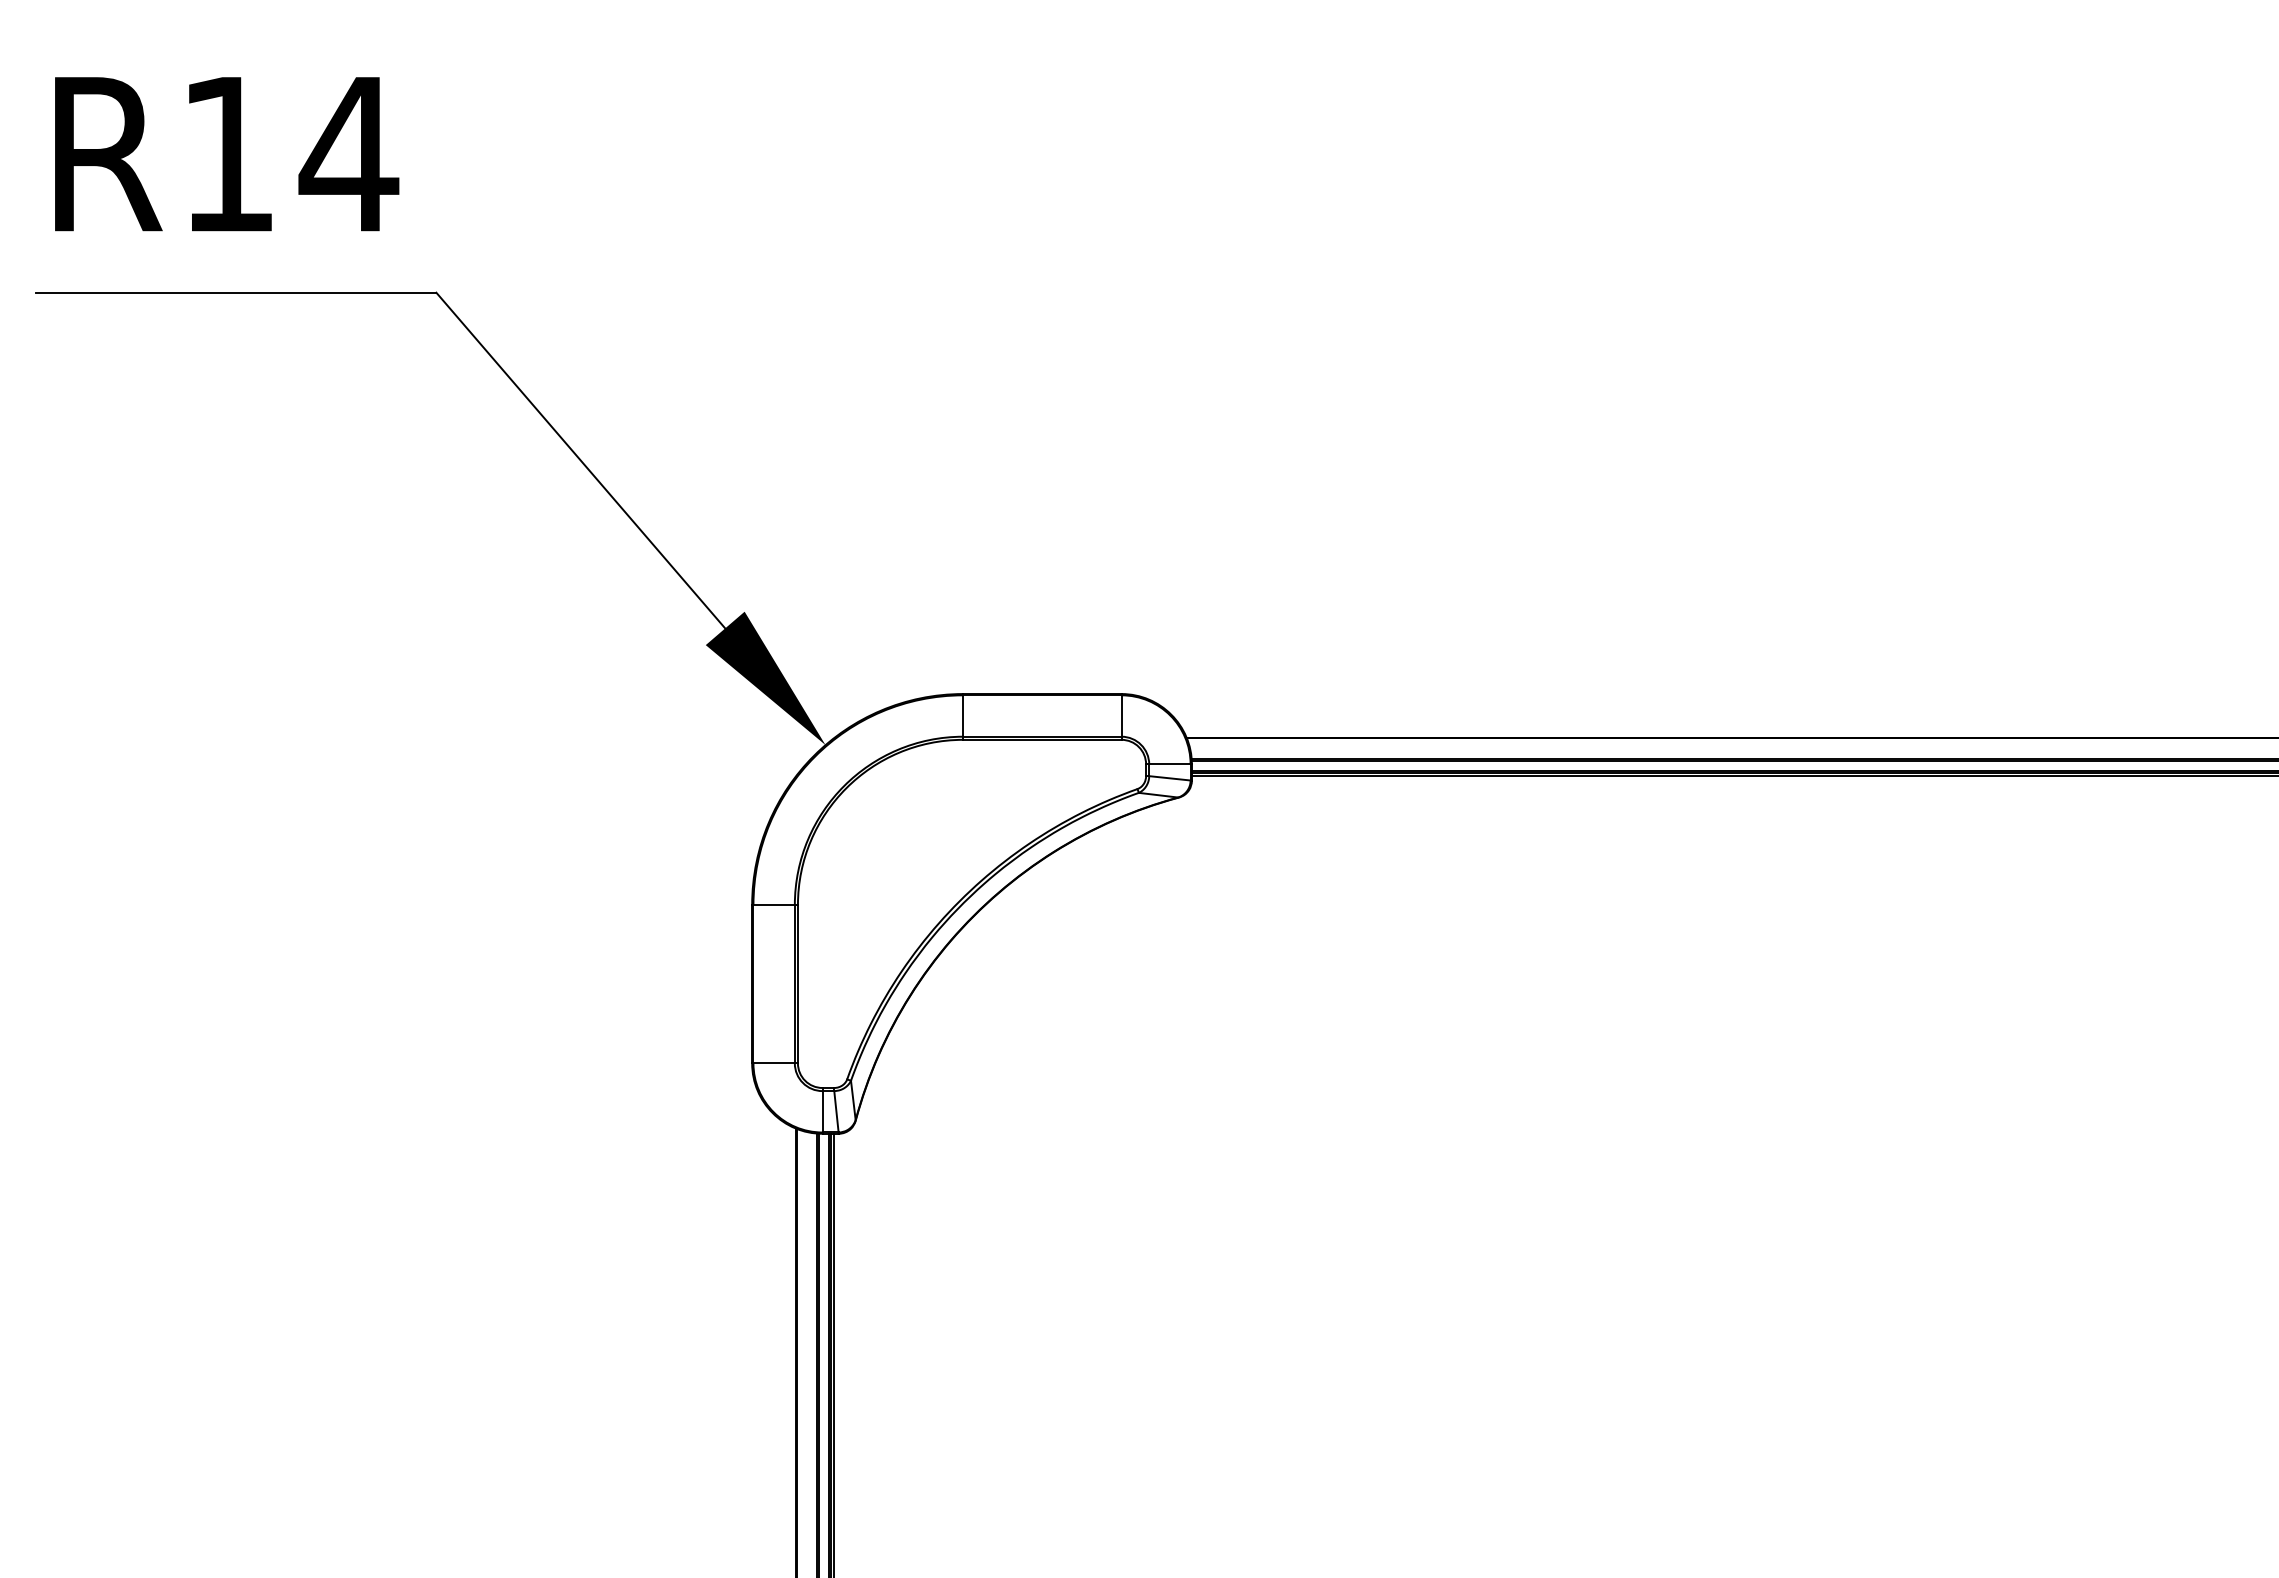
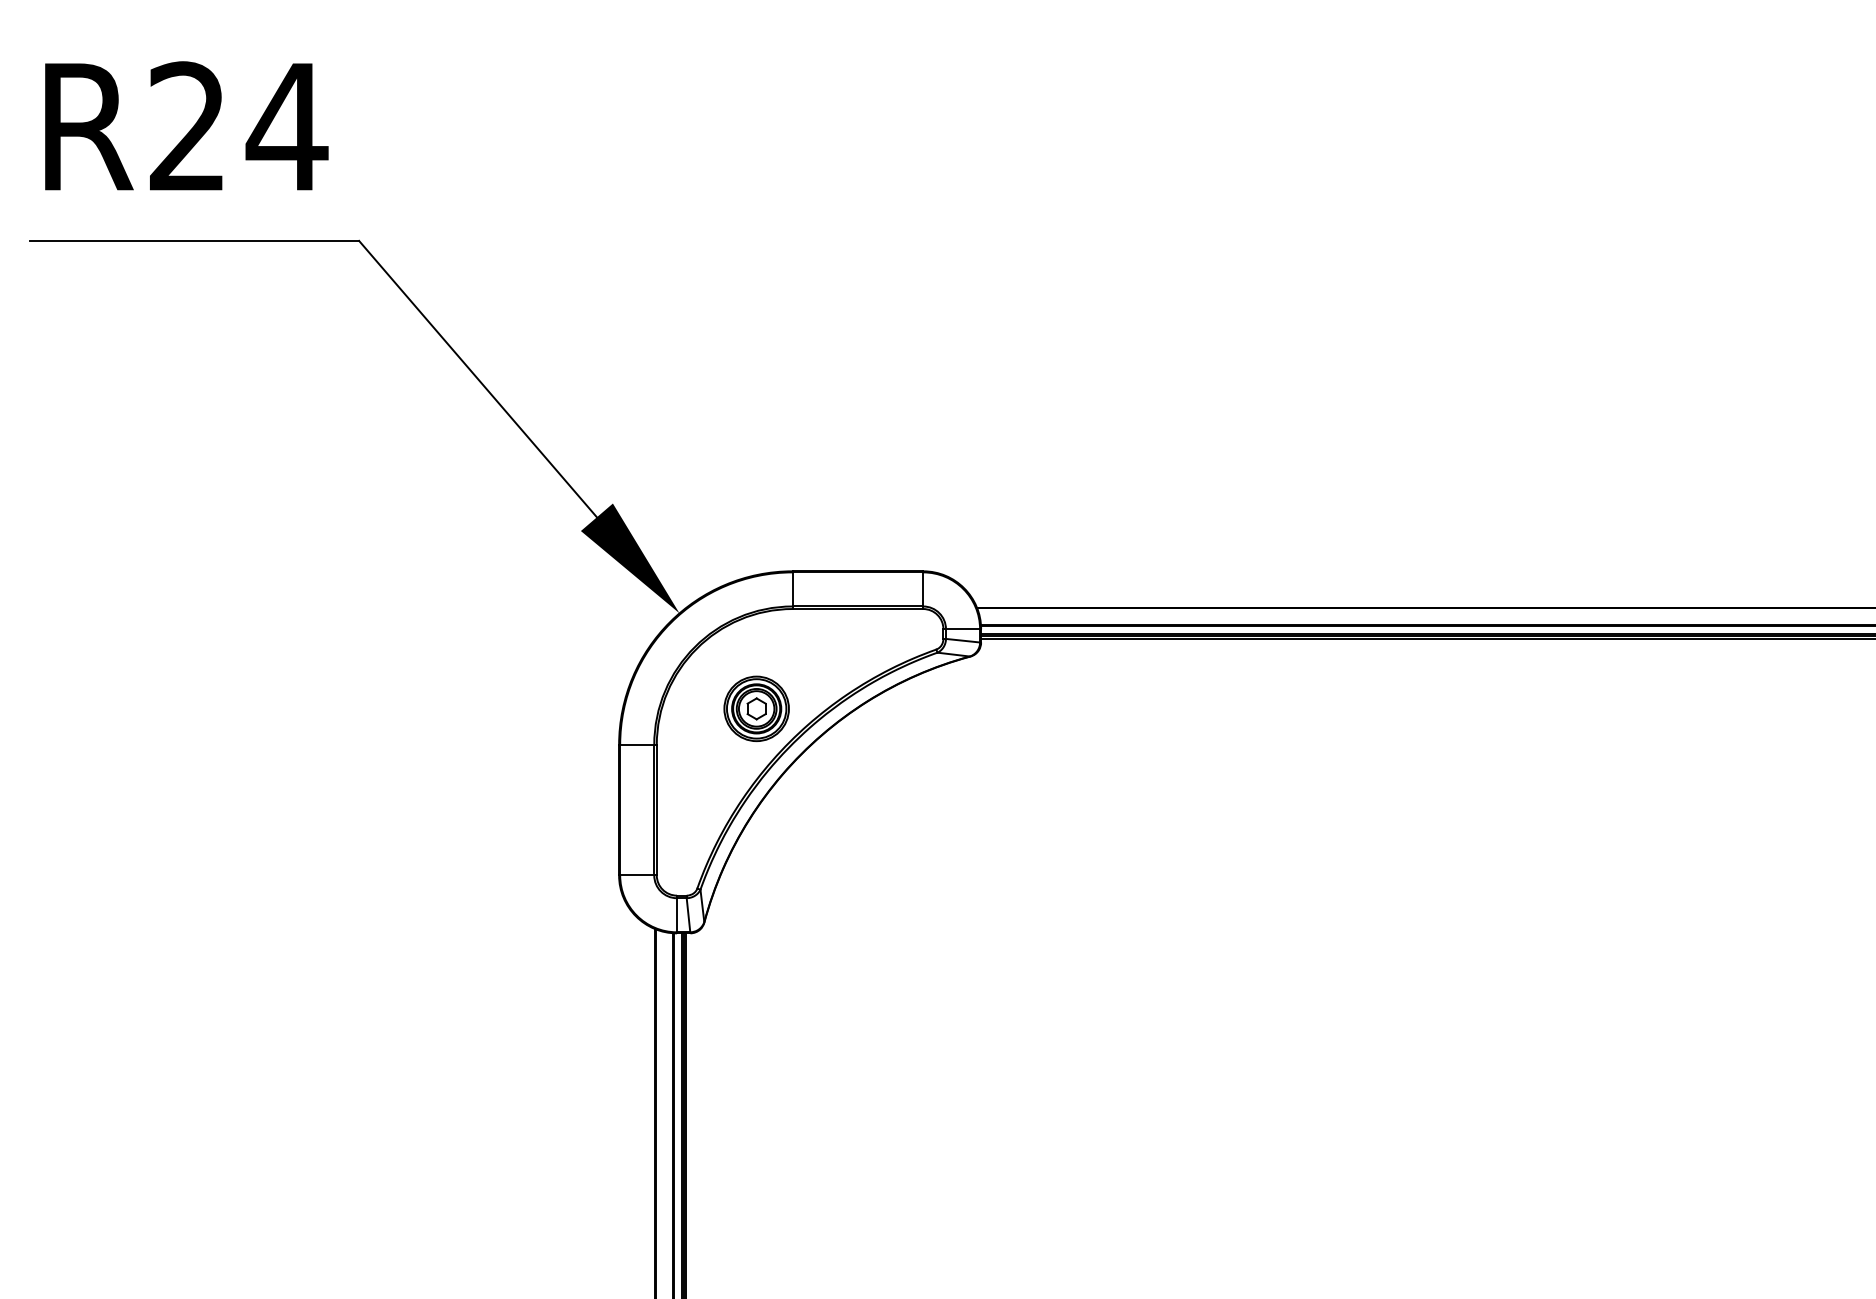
text: (226, 152) -> (186, 125), R14 -> R24
part: (919, 861) -> (756, 709), added

